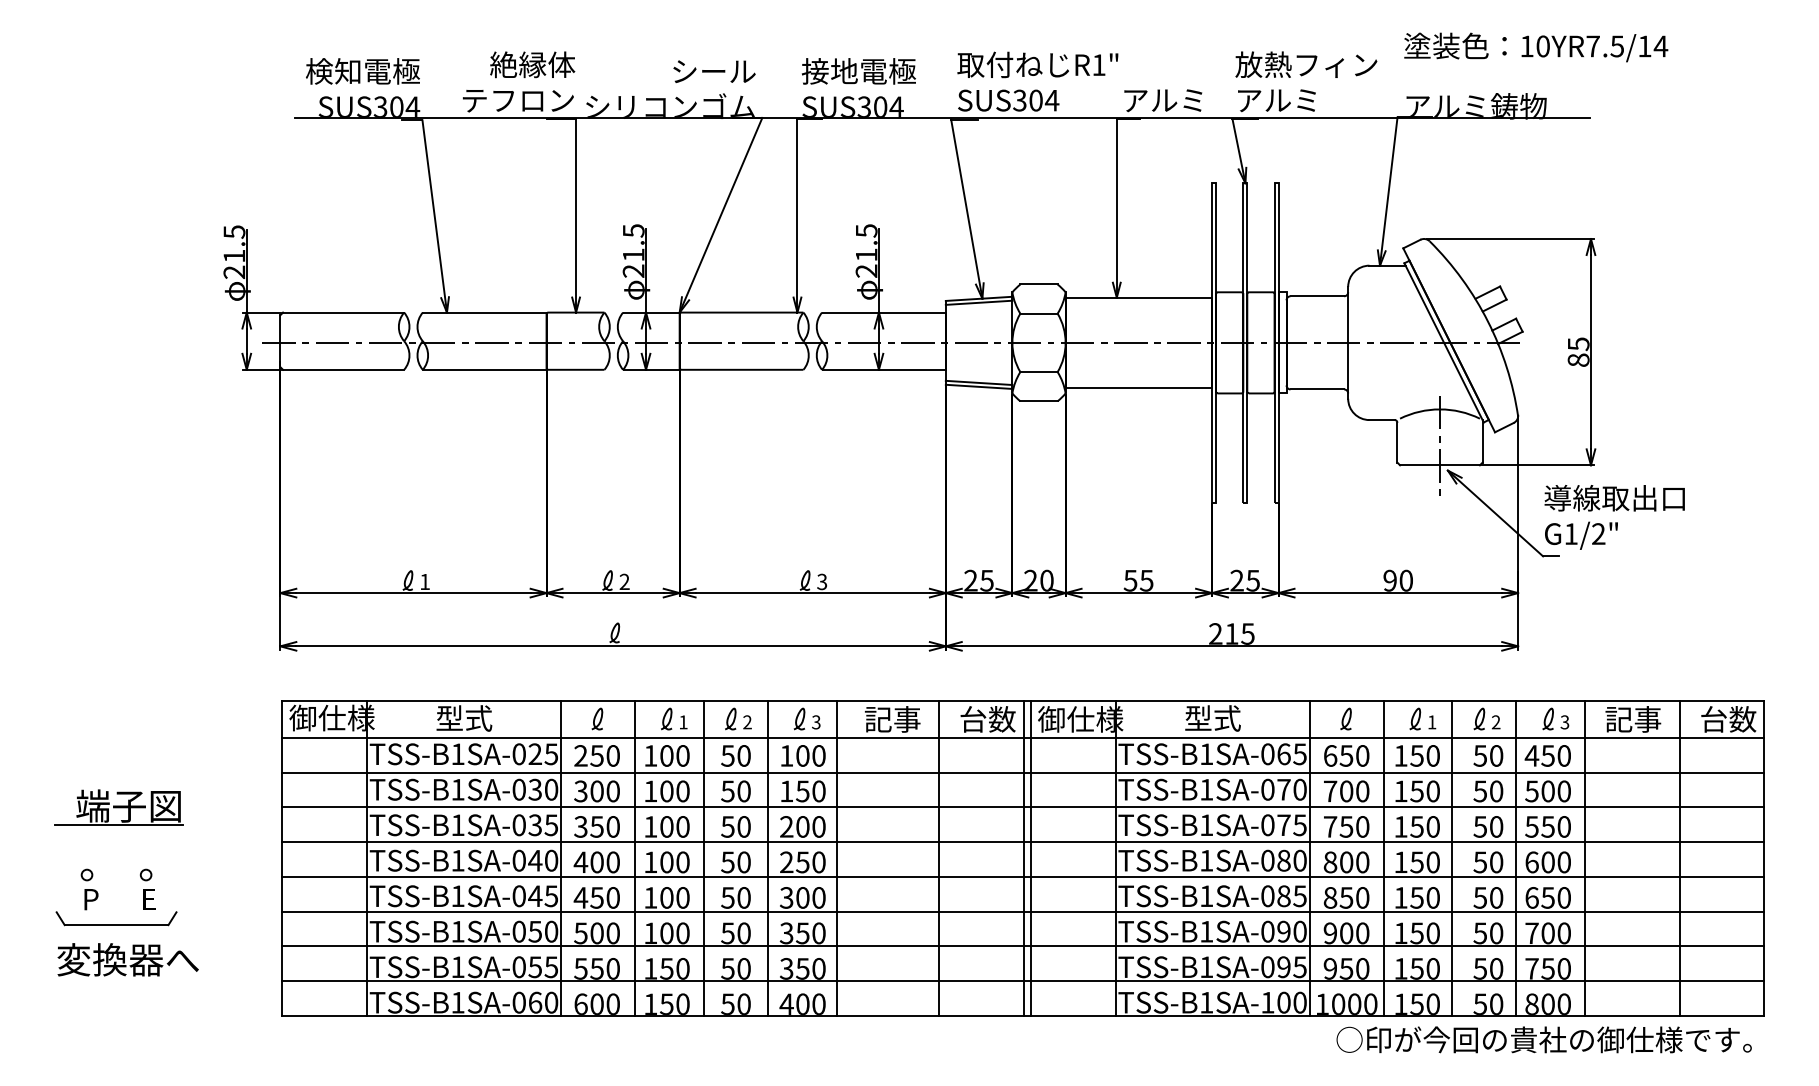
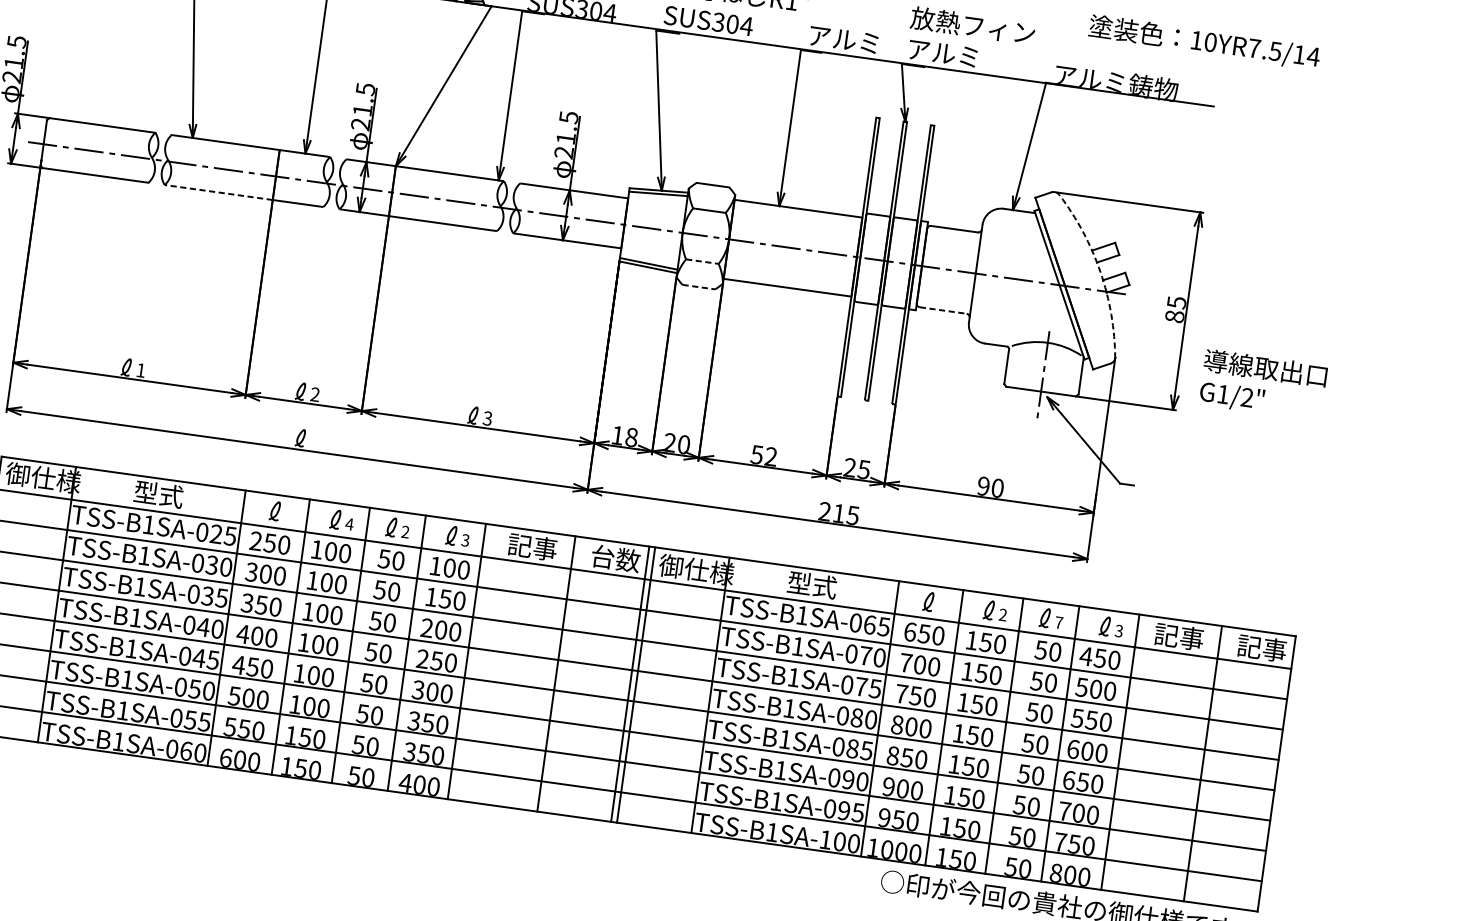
text: (1536, 47) -> (1204, 42), moved
arc: (1488, 321) -> (1100, 271), solid -> dashed
line: (484, 369) -> (218, 192), solid -> dashed
line: (1039, 372) -> (702, 262), solid -> dashed
line: (1317, 389) -> (943, 310), solid -> dashed
line: (1039, 401) -> (699, 287), solid -> dashed
text: (1614, 517) -> (1263, 385), moved
text: (978, 580) -> (624, 436), 25 -> 18
text: (1146, 580) -> (770, 456), 55 -> 52
text: (1728, 719) -> (1262, 648), 台数 -> 記事
text: (683, 722) -> (349, 524), 1 -> 4
text: (1431, 722) -> (1002, 615), 1 -> 2
text: (1495, 722) -> (1058, 622), 2 -> 7

